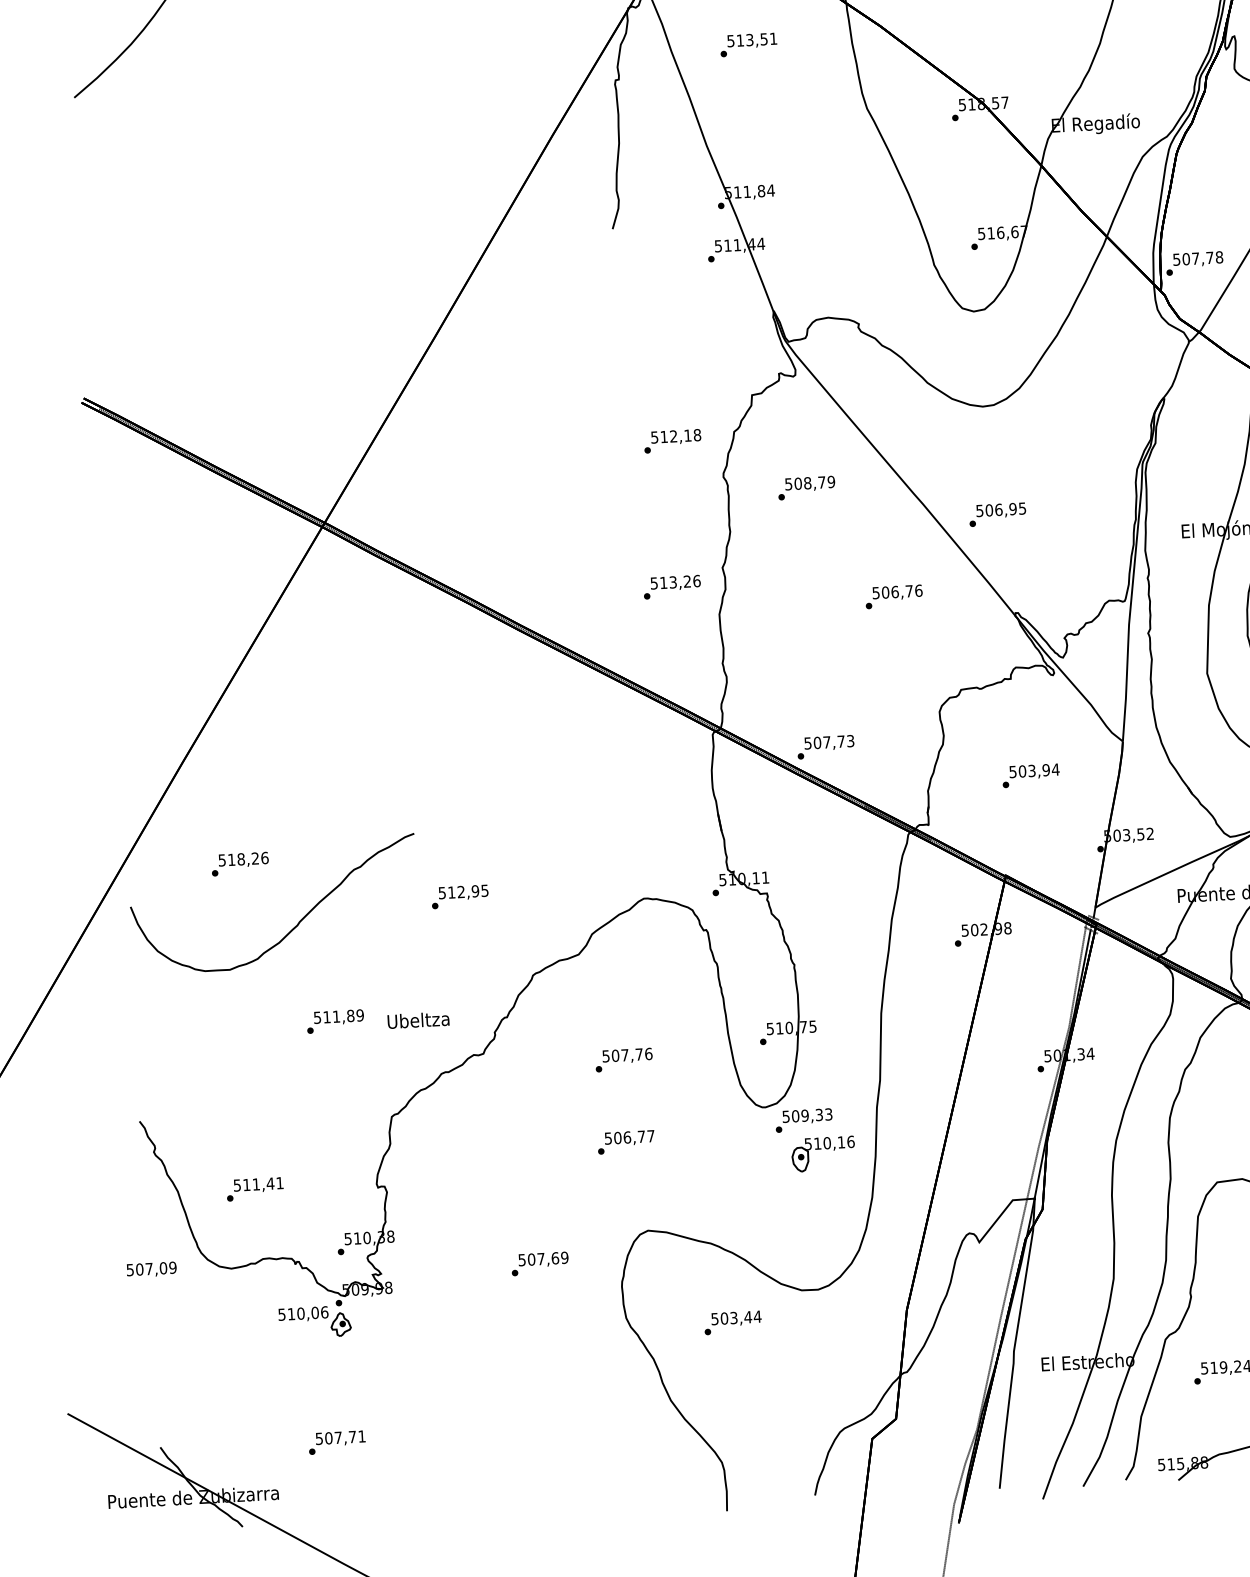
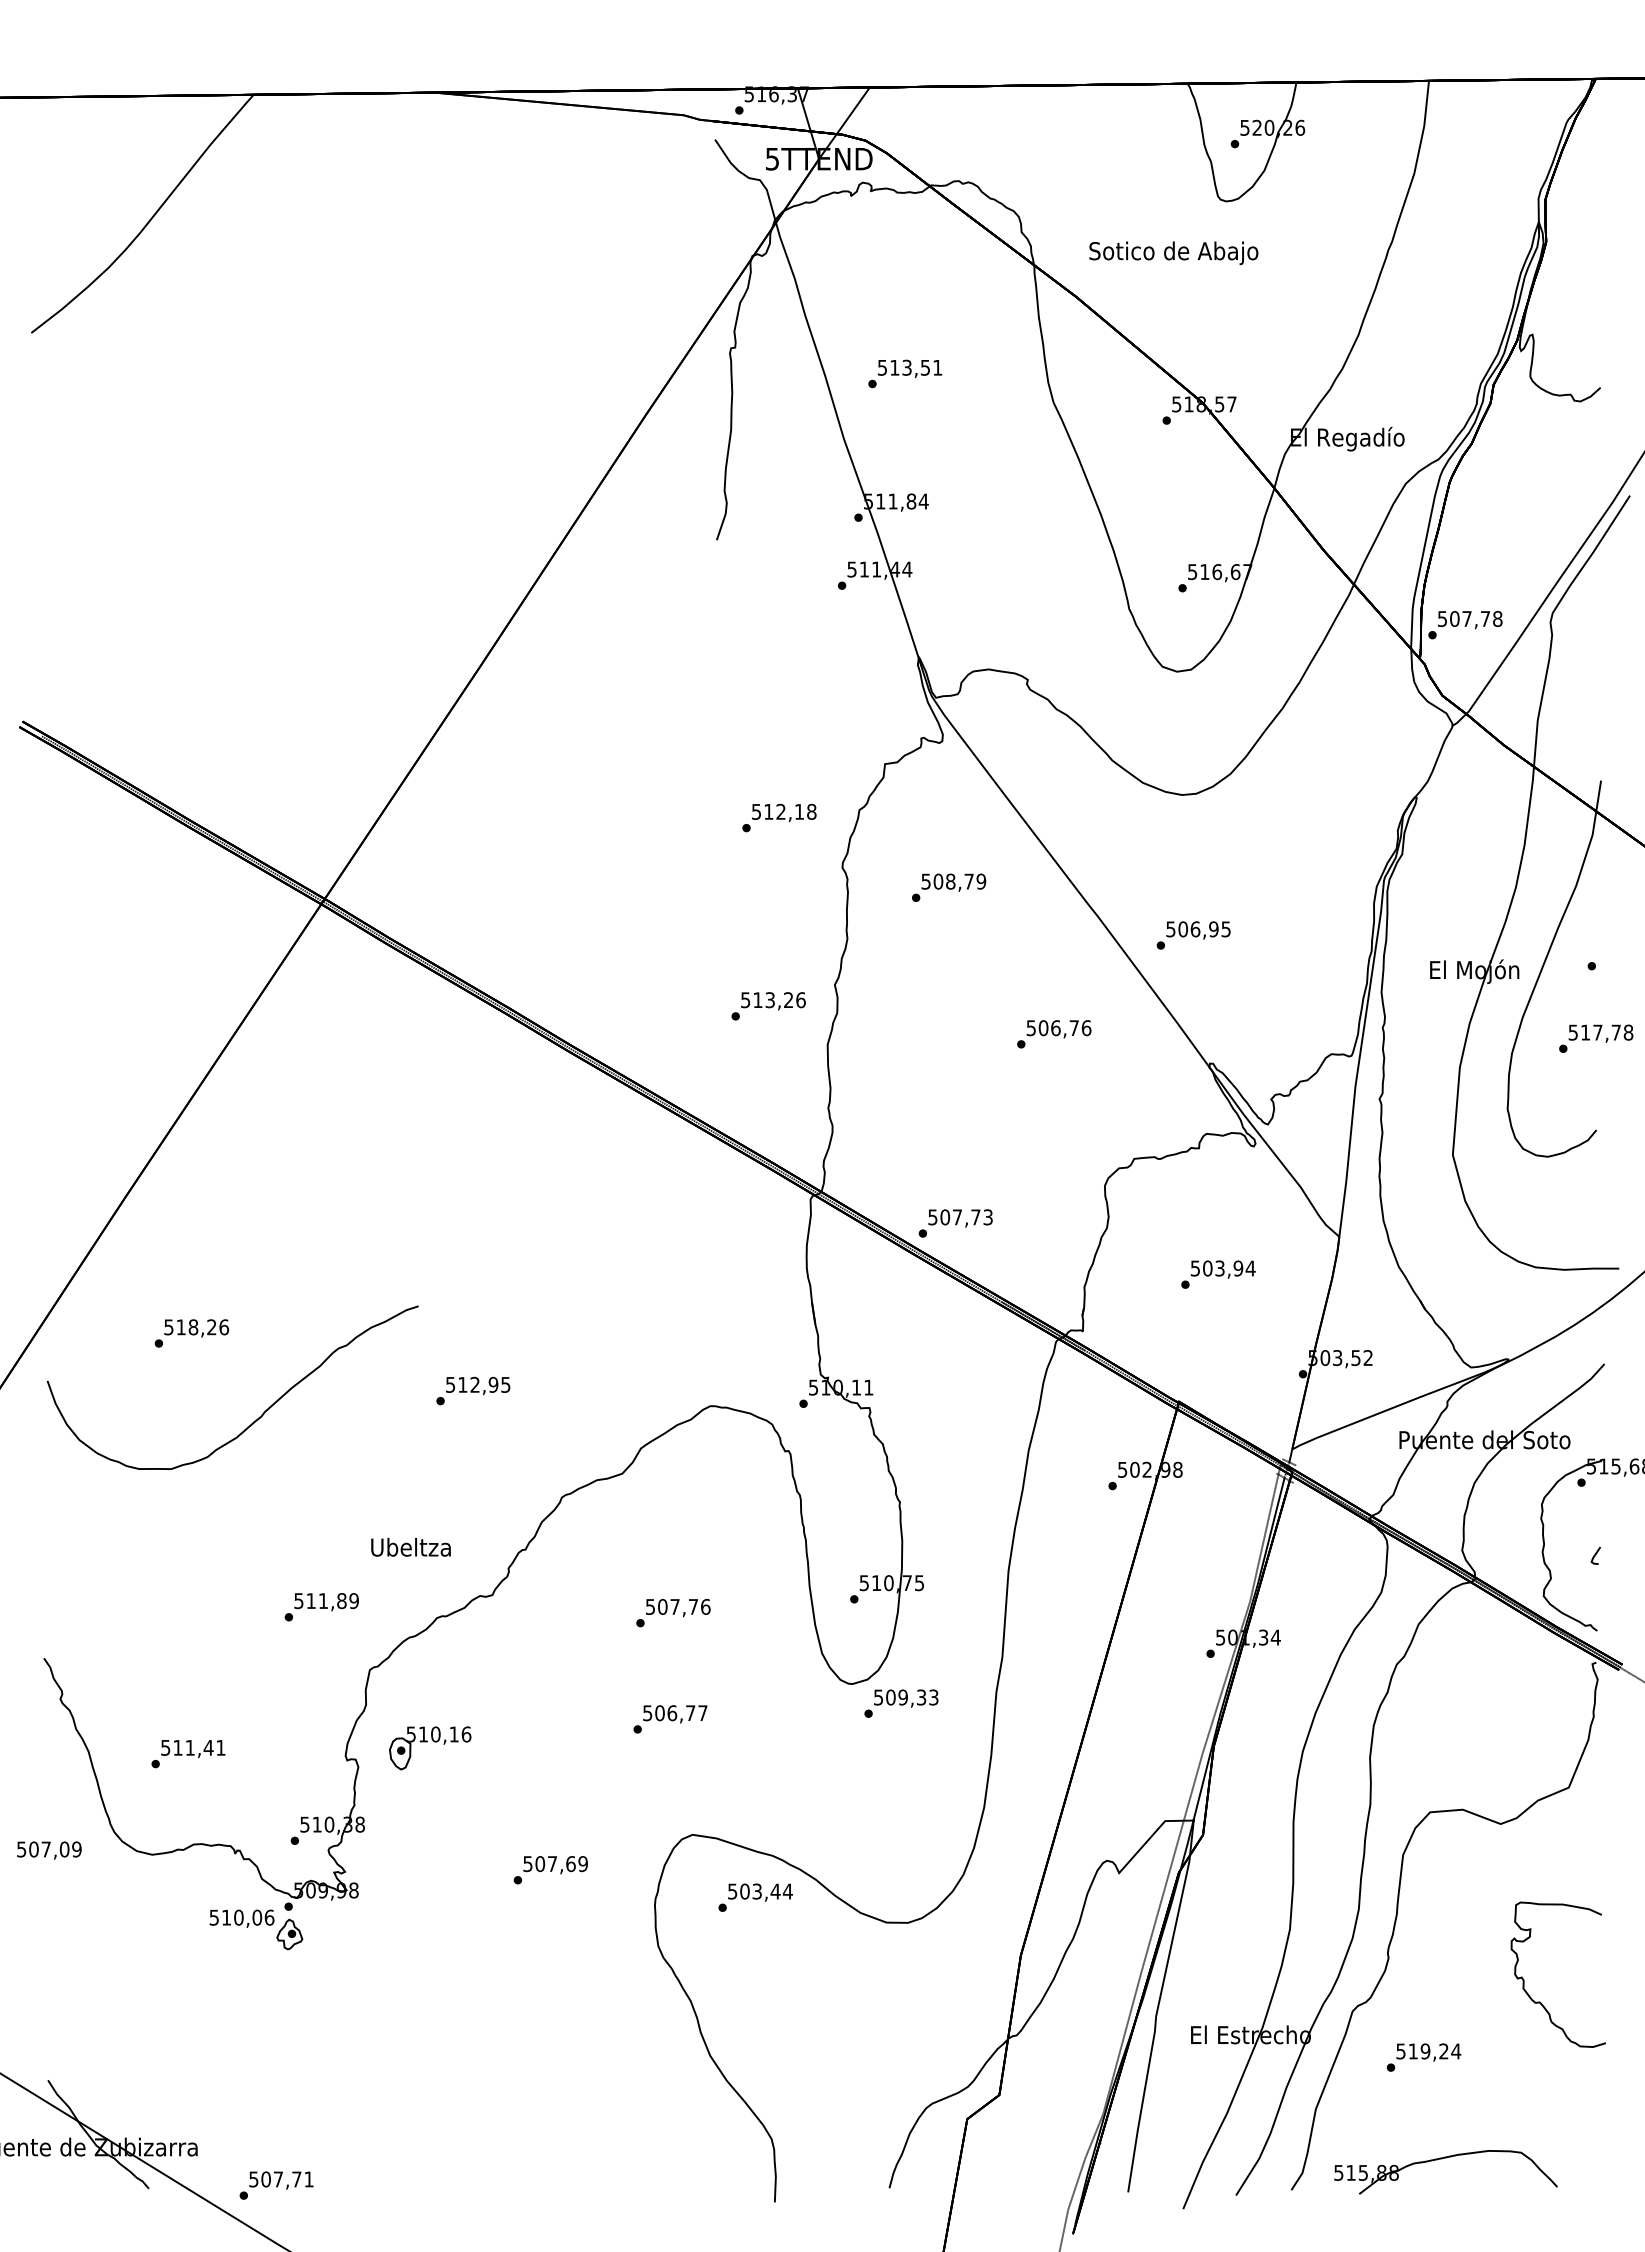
text: (748, 44) -> (905, 373), moved
text: (335, 1021) -> (321, 1607), moved
part: (821, 1149) -> (427, 1742), moved
text: (732, 1322) -> (755, 1897), moved
text: (337, 1442) -> (276, 2185), moved

